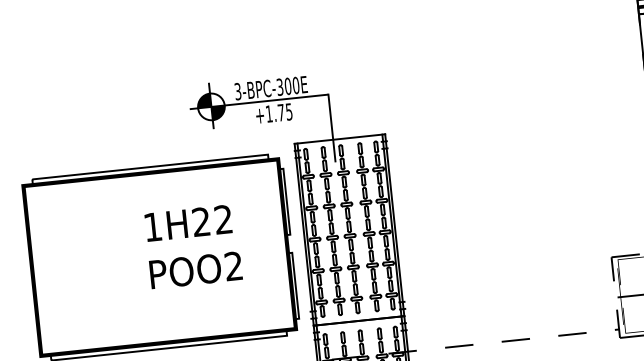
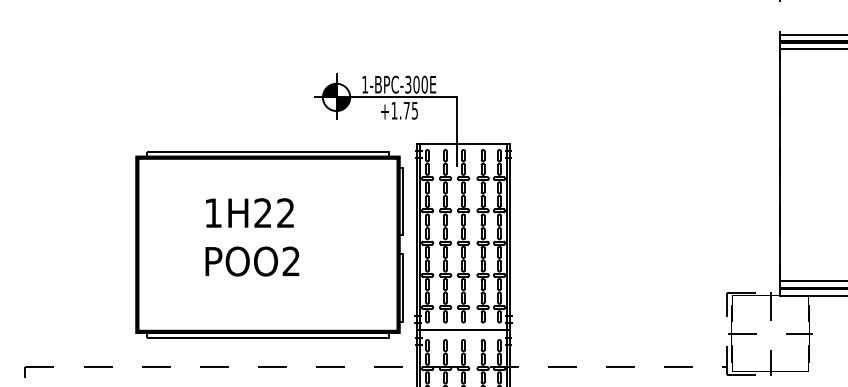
text: (238, 91) -> (365, 84), 3-BPC-300E -> 1-BPC-300E
text: (193, 246) -> (252, 237), moved

